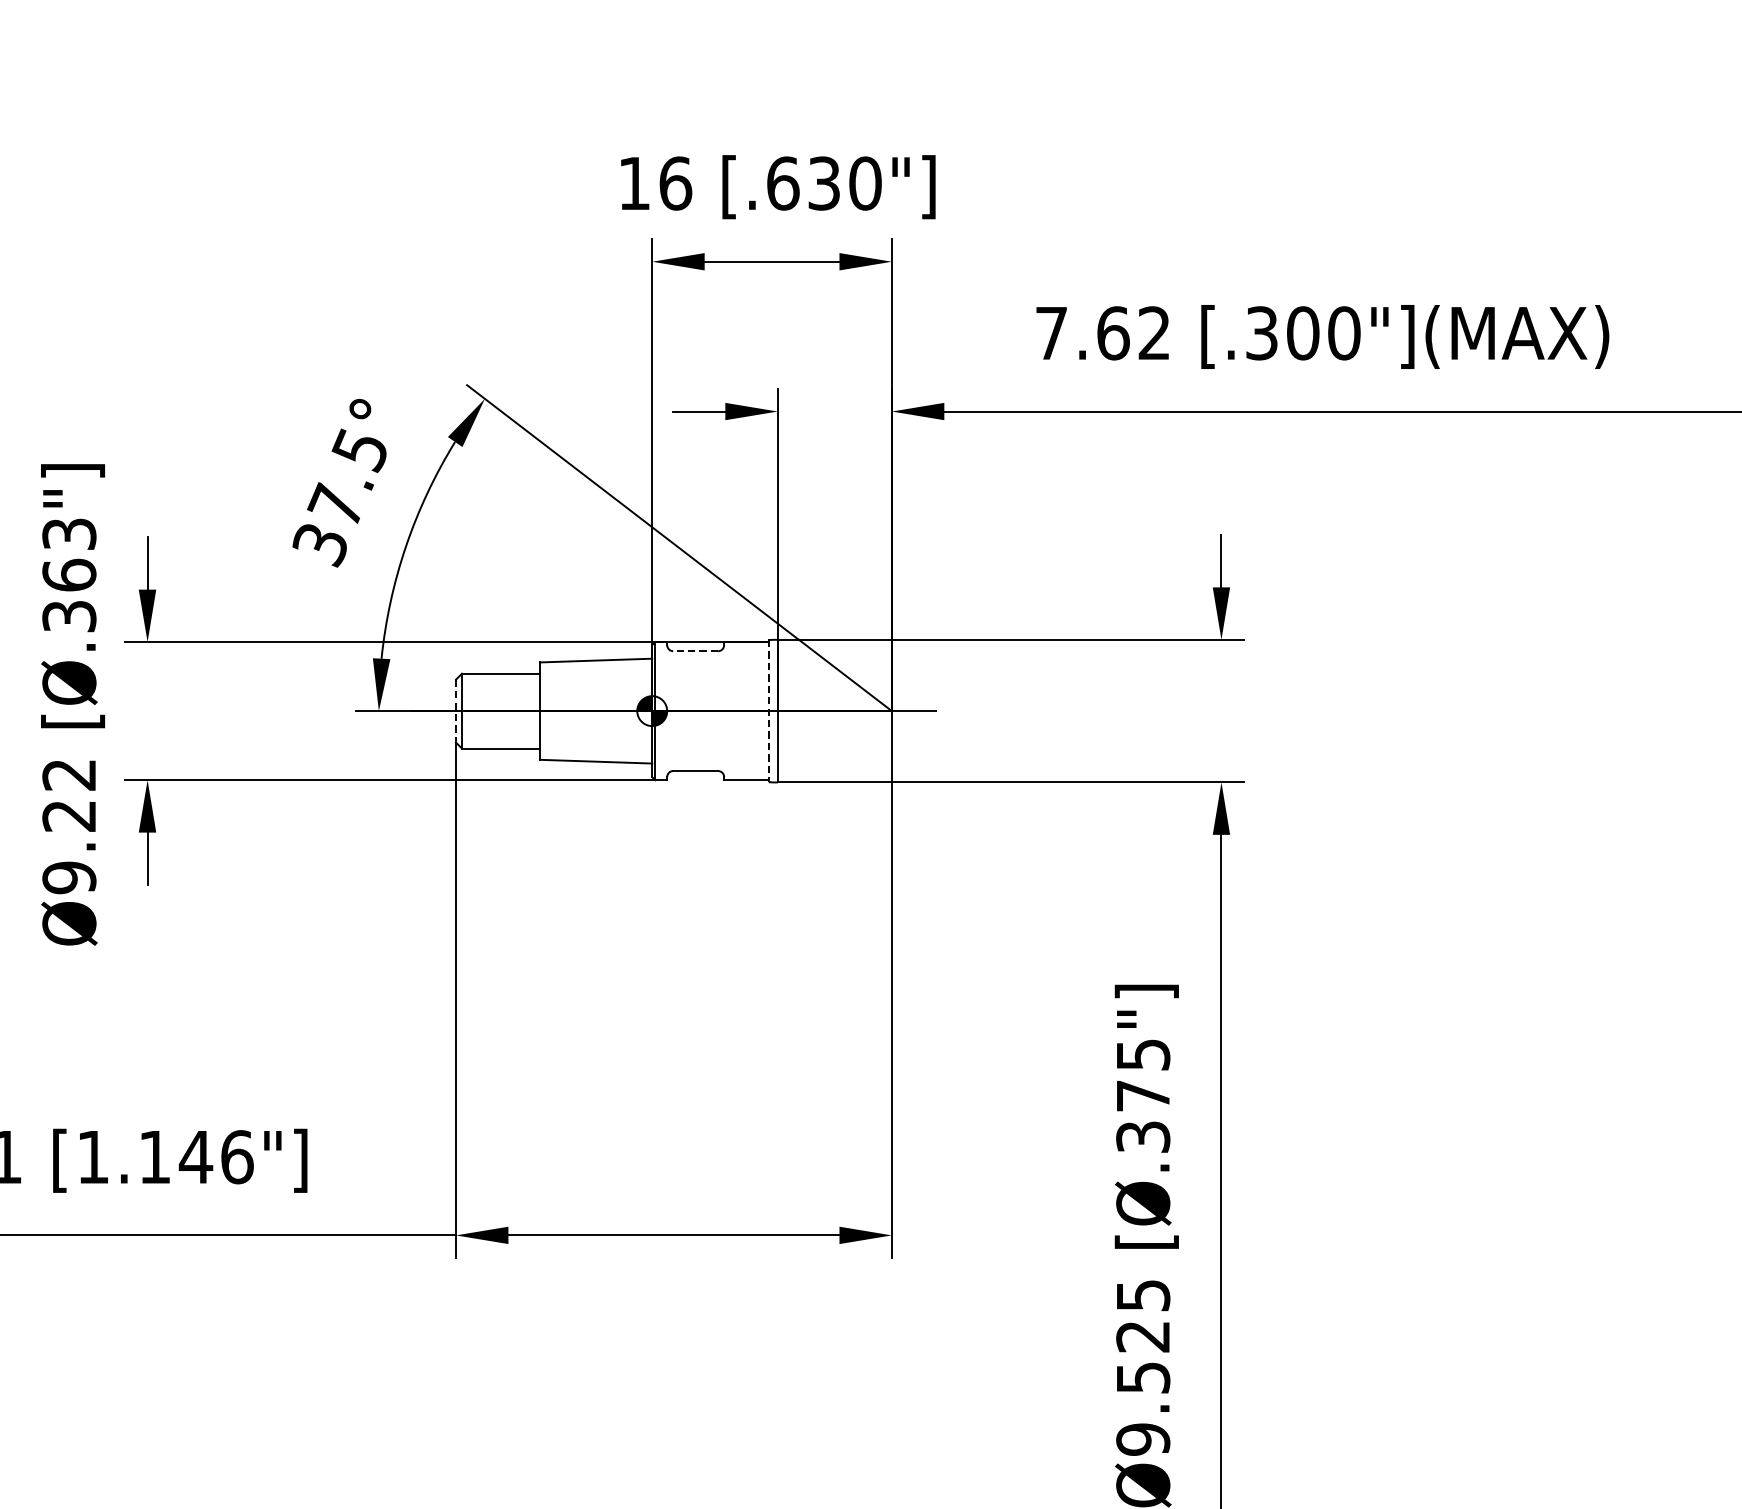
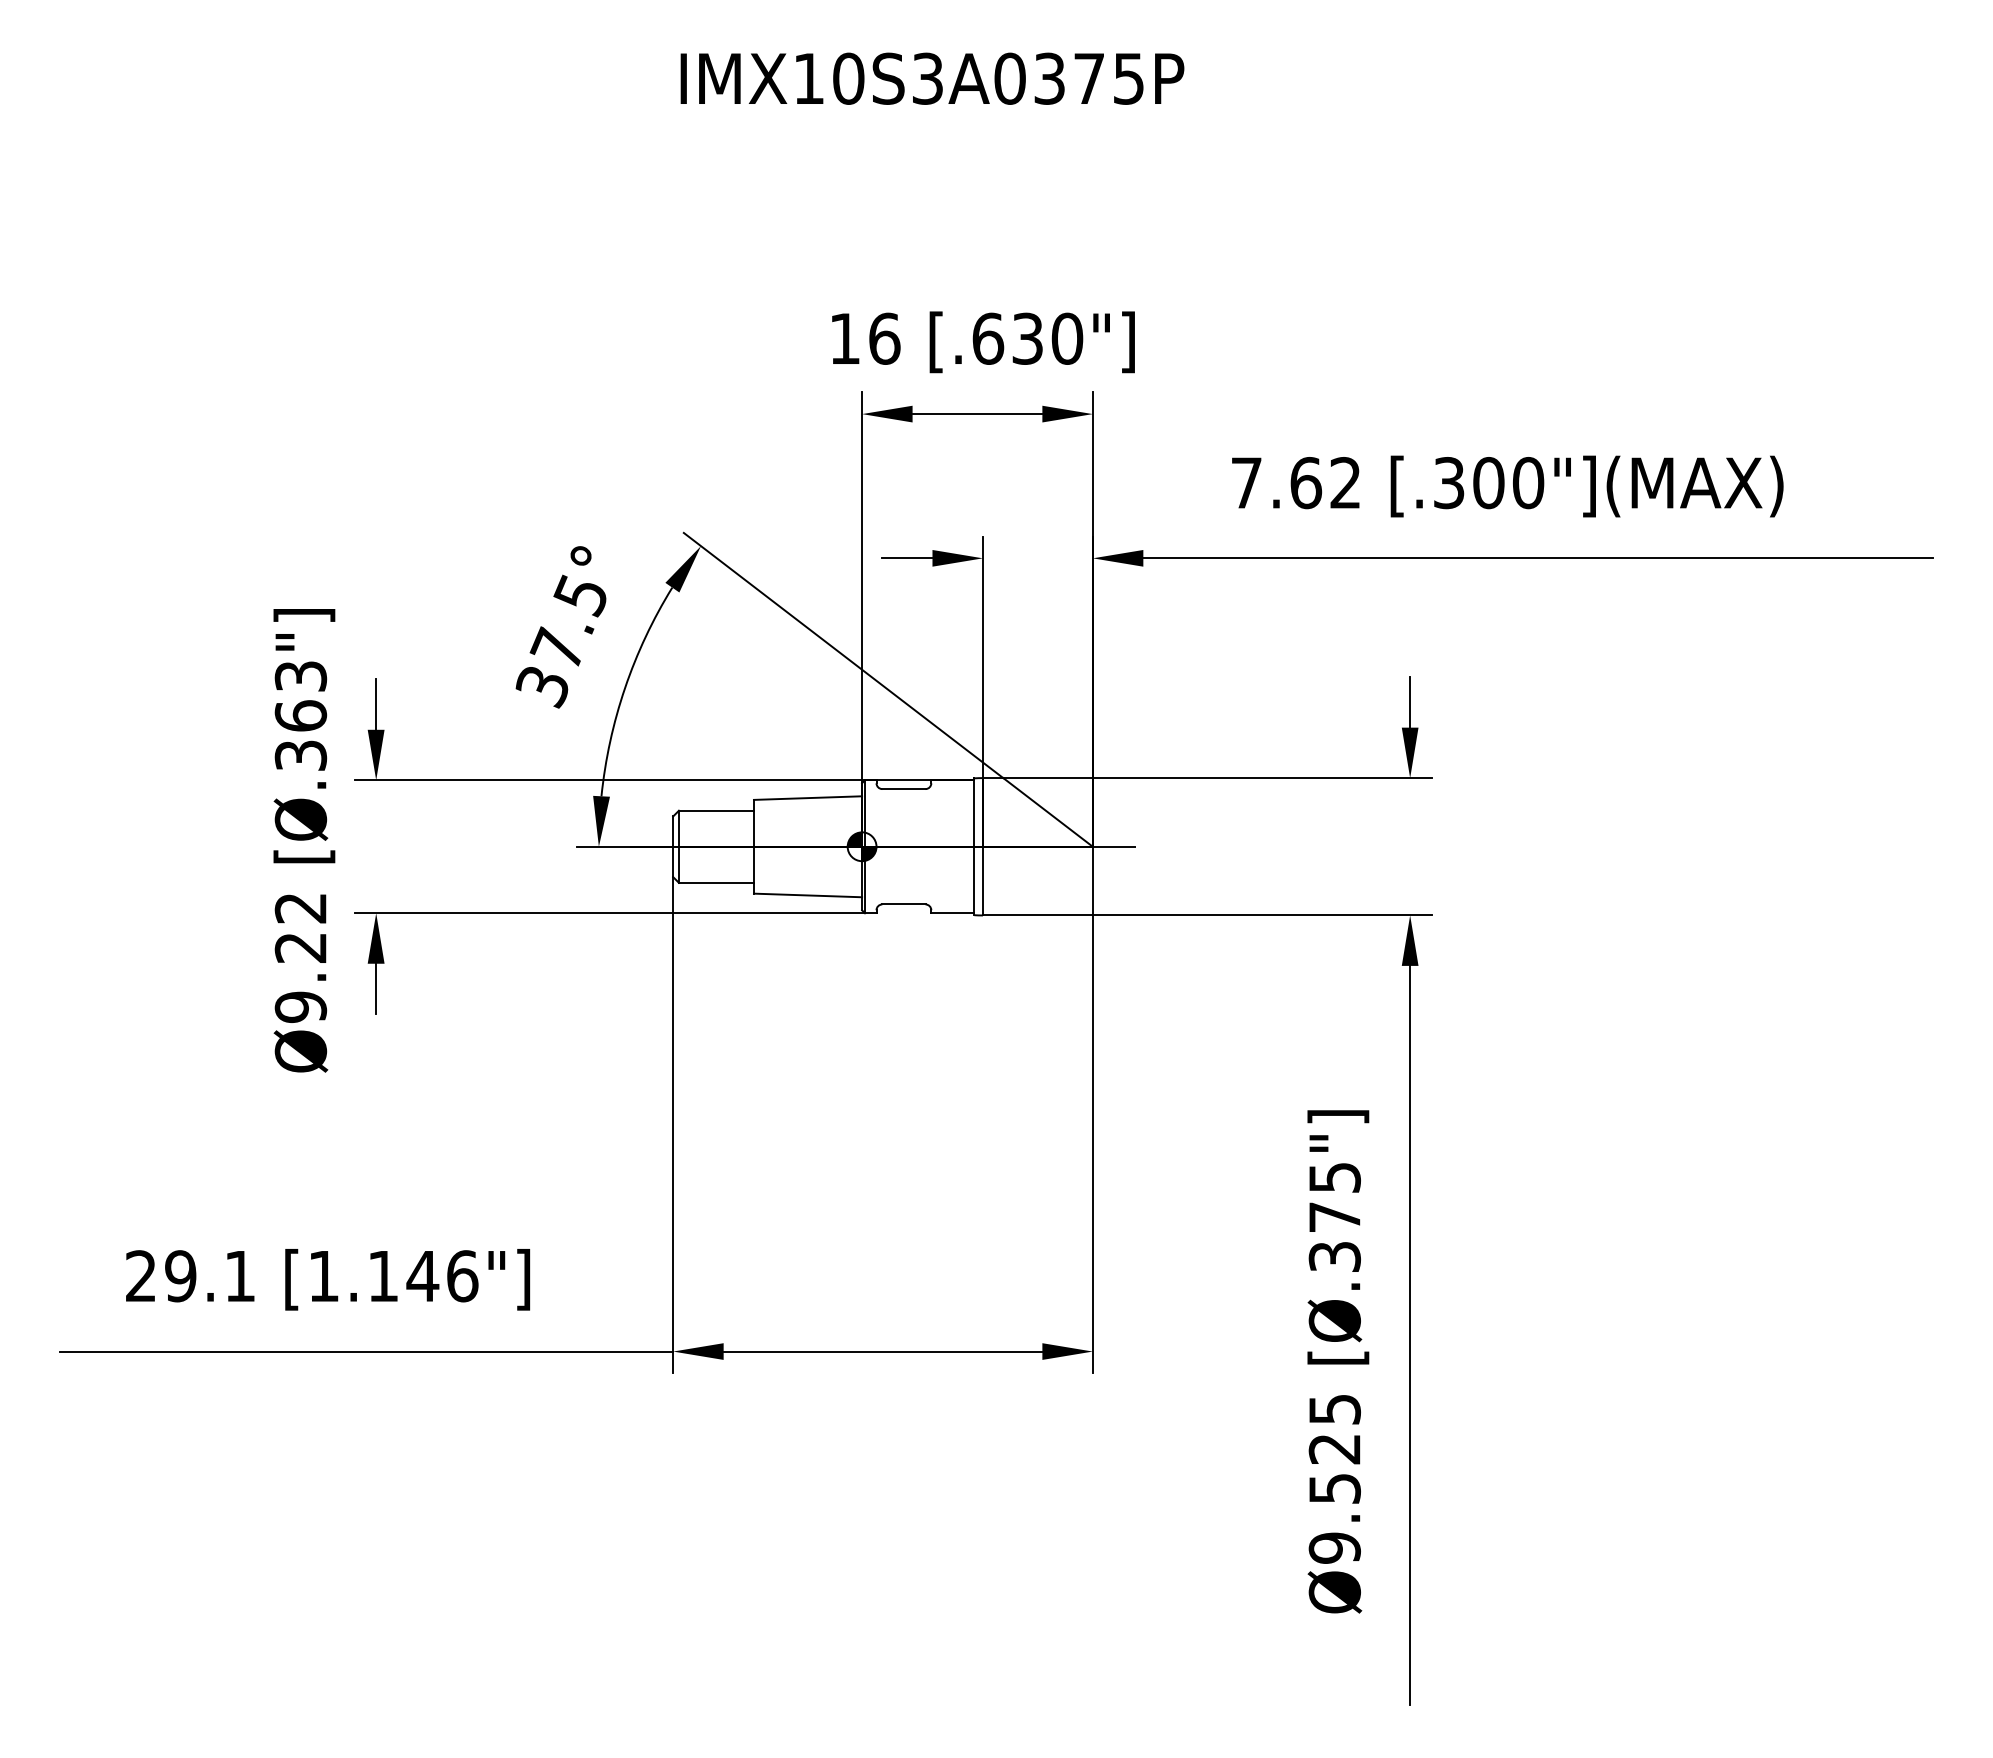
line: (695, 651) -> (903, 789), dashed -> solid
line: (456, 711) -> (673, 847), dashed -> solid
line: (768, 711) -> (974, 847), dashed -> solid

